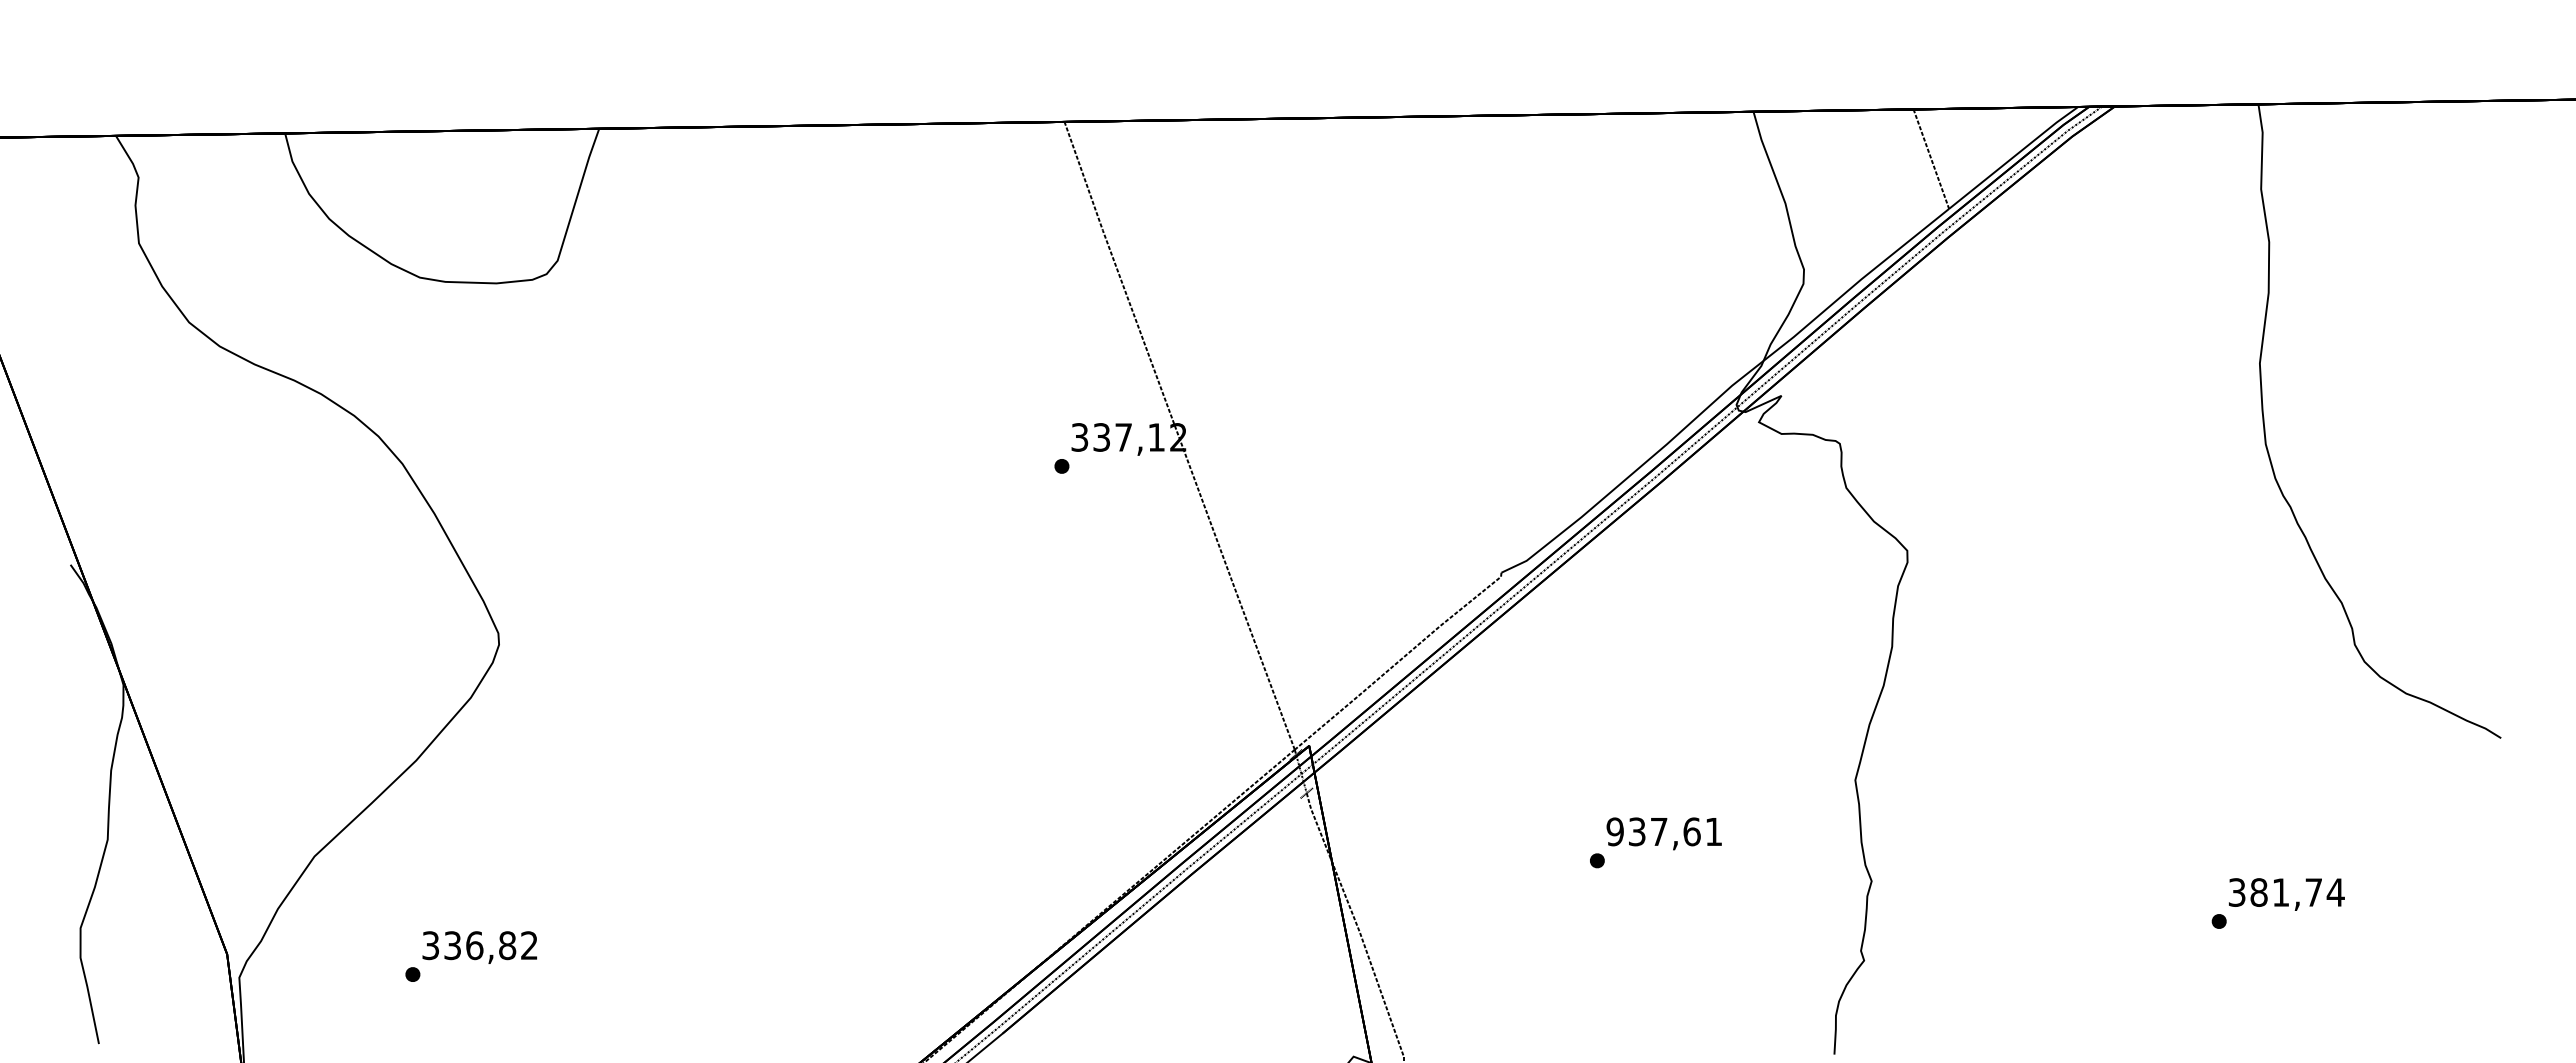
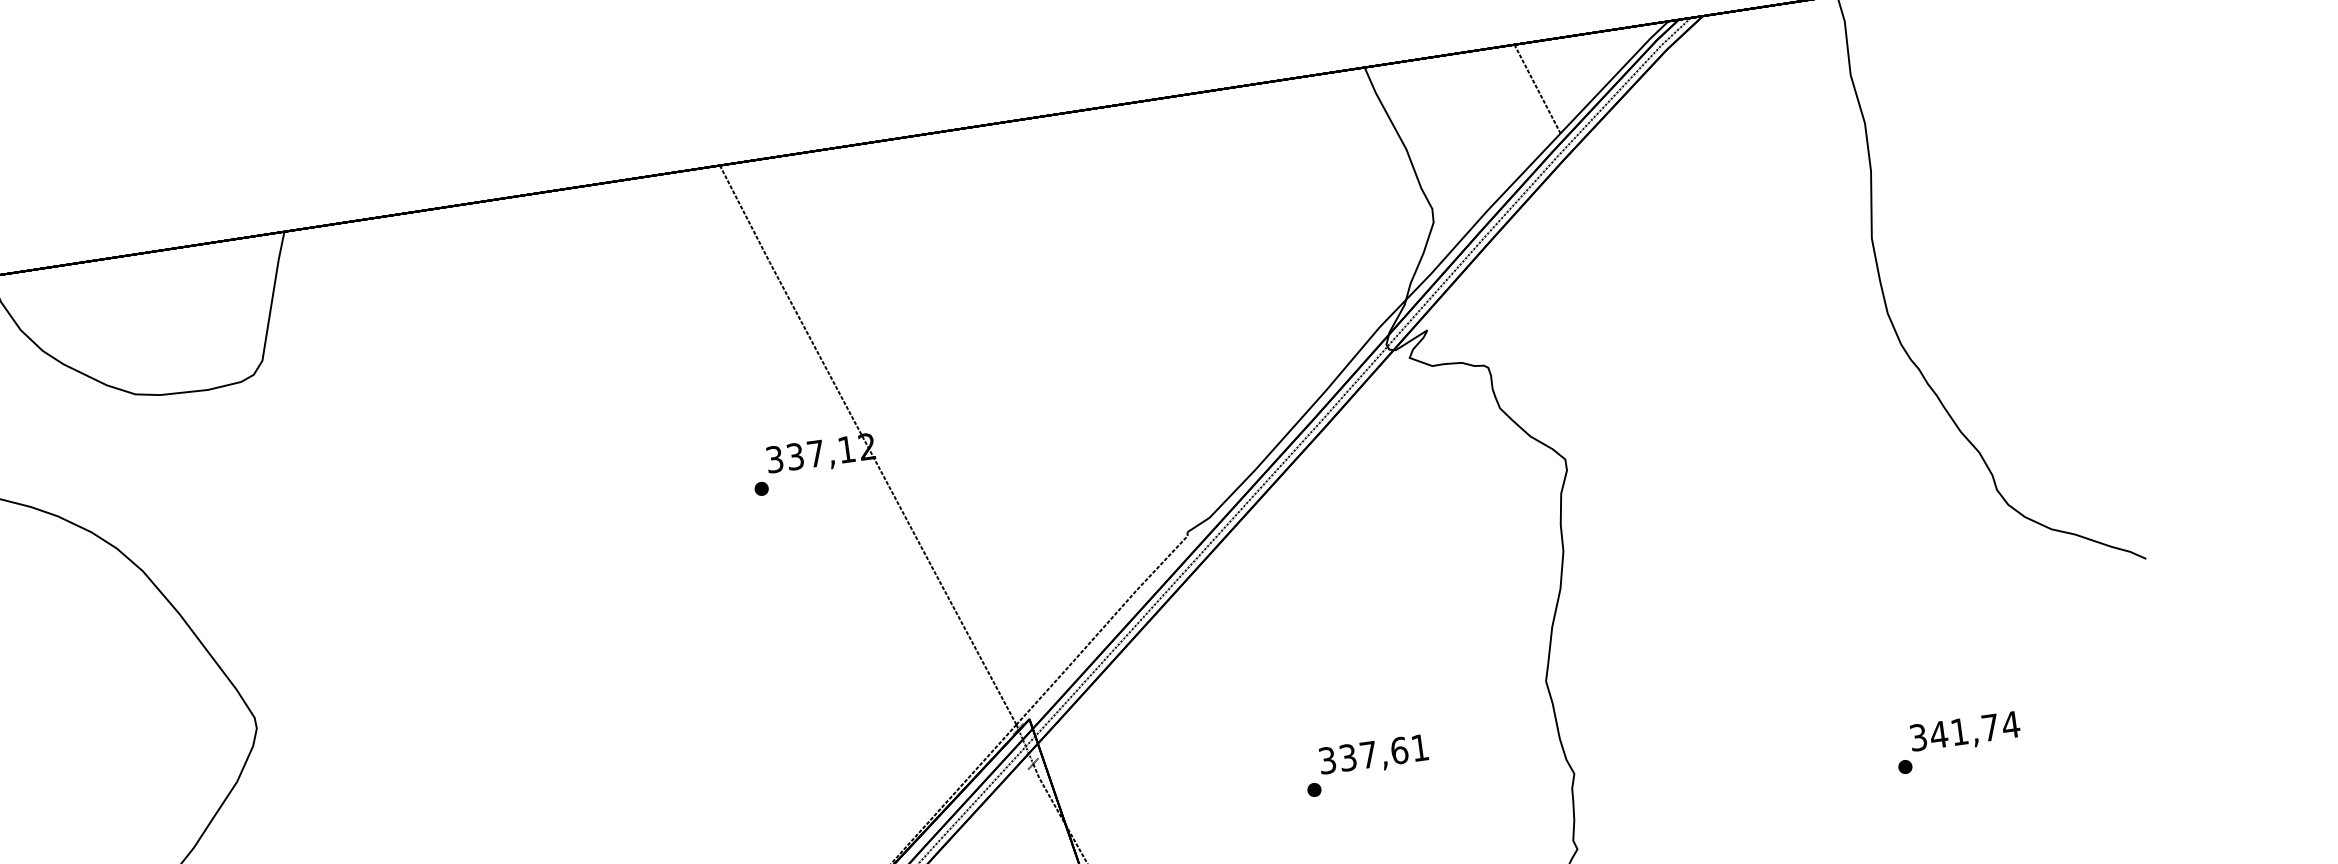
text: (1614, 831) -> (1326, 760), 937,61 -> 337,61
text: (2258, 892) -> (1938, 734), 381,74 -> 341,74

